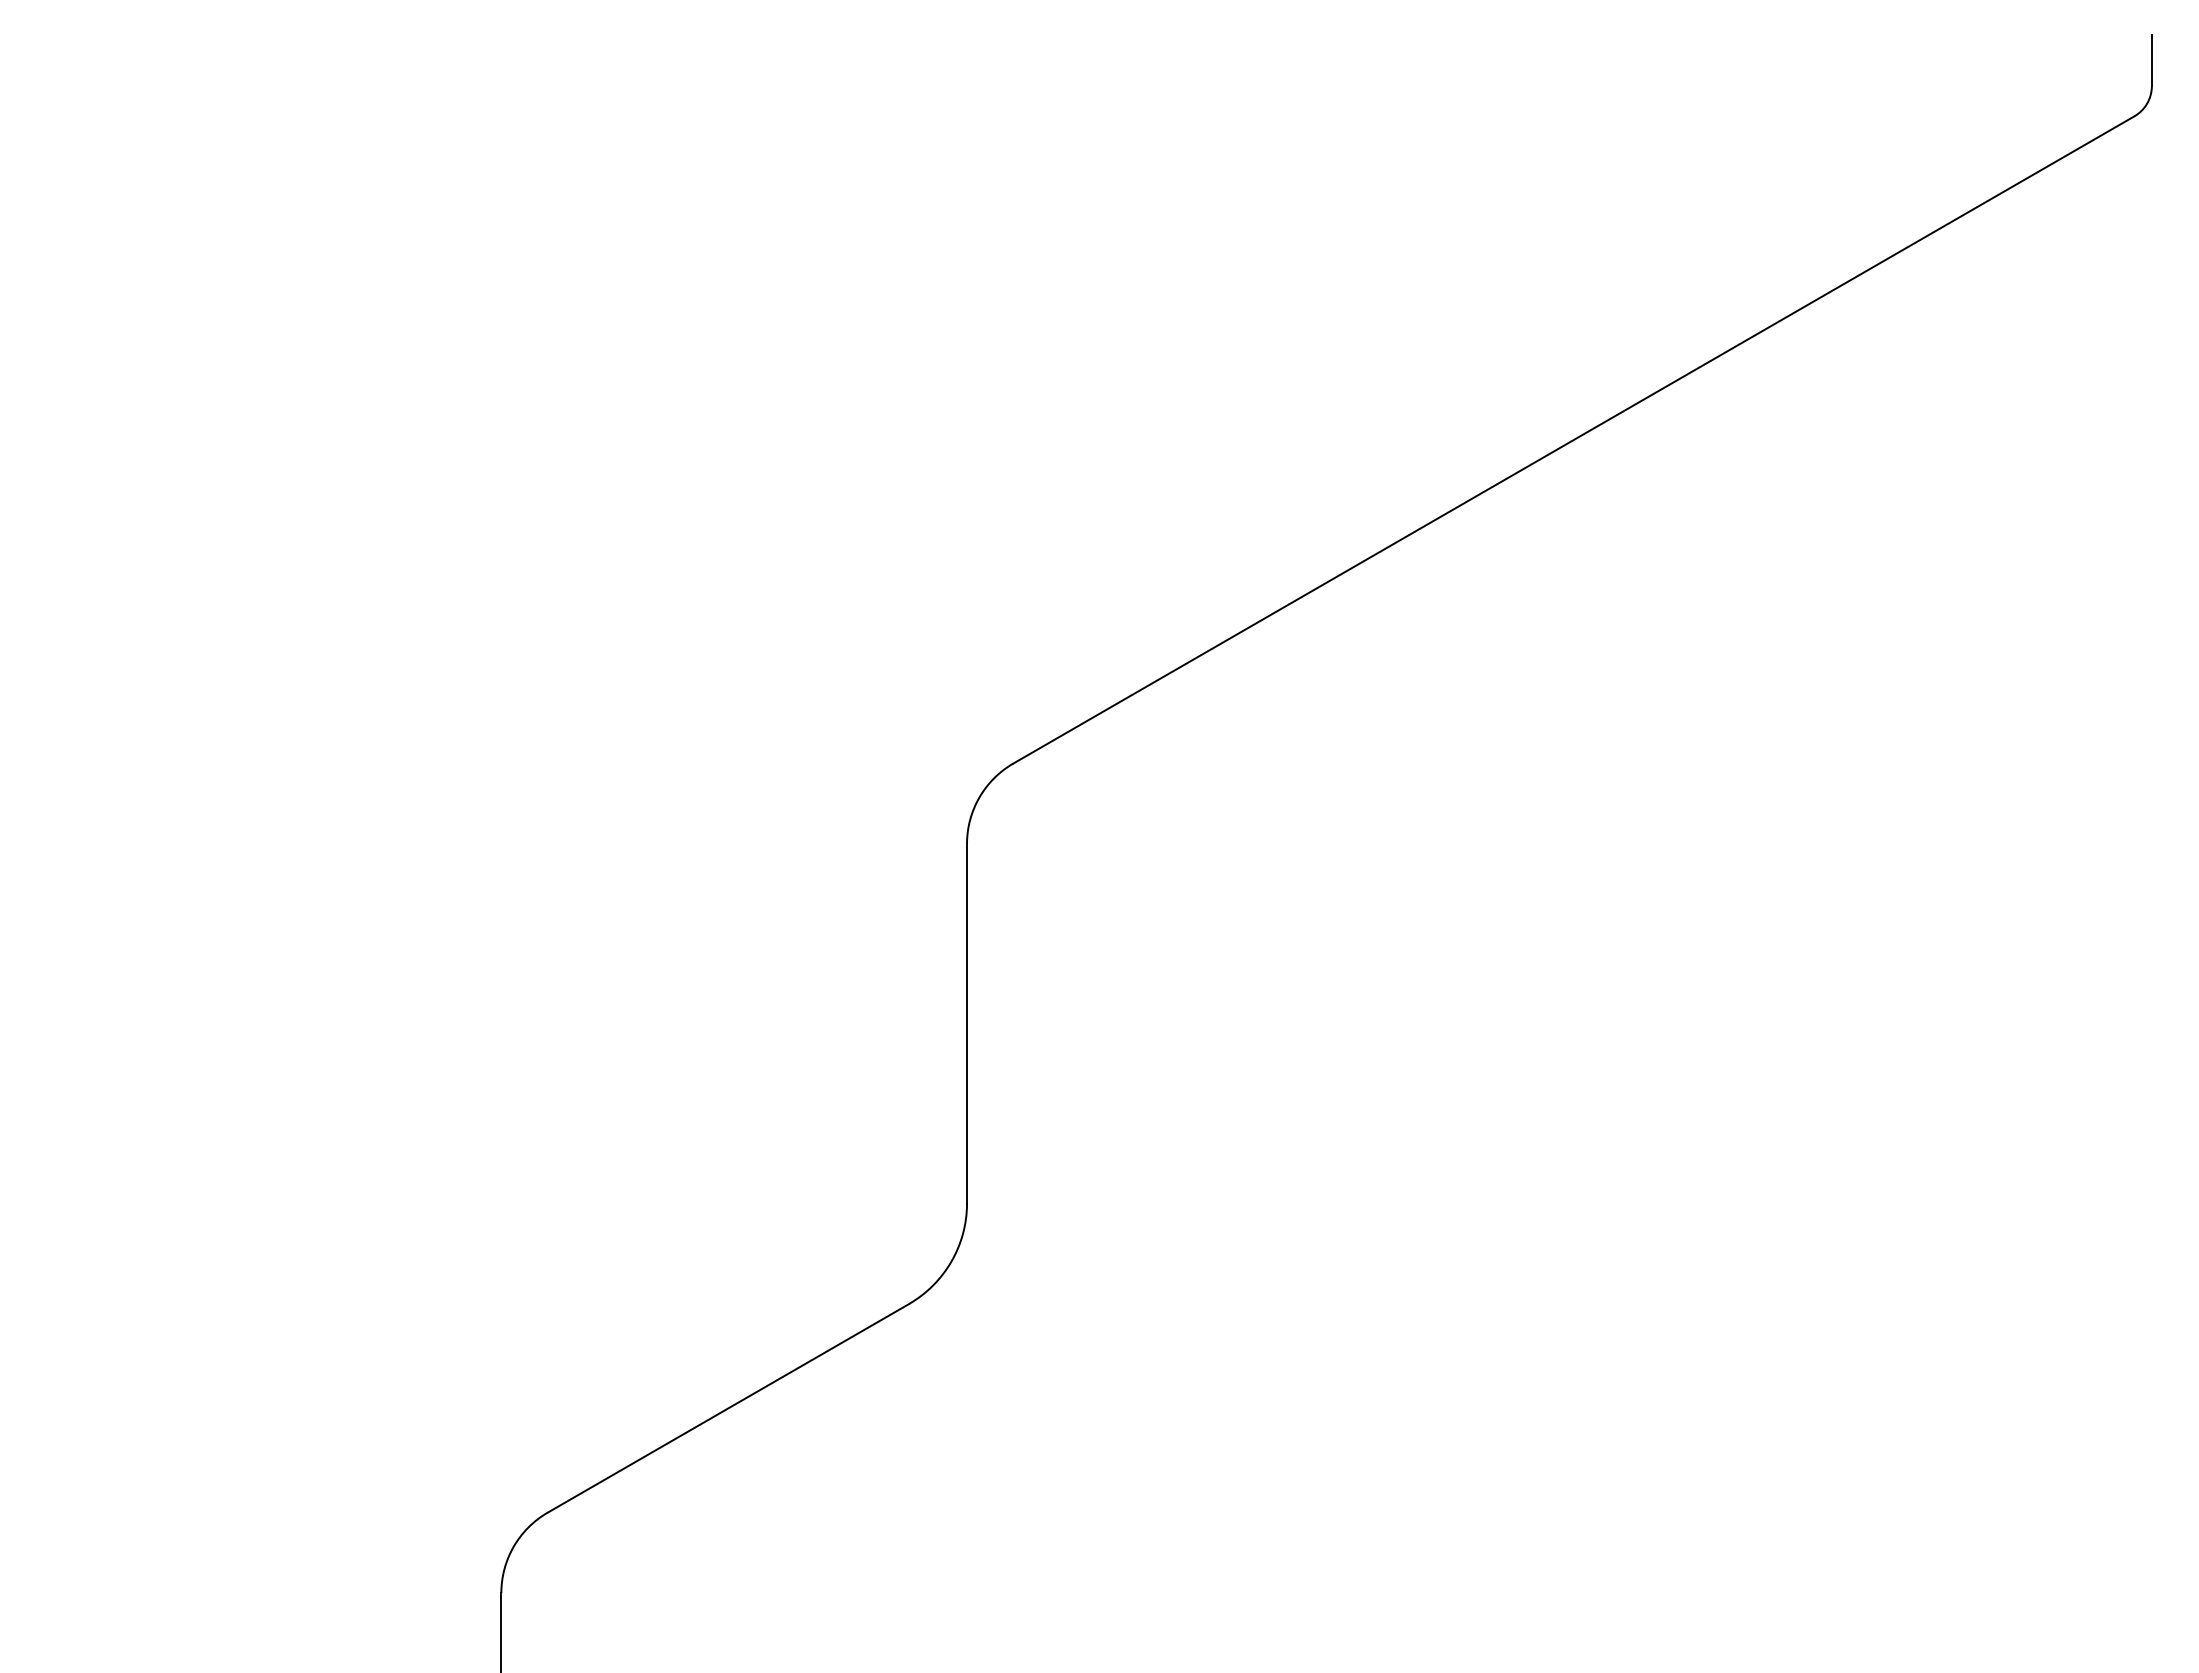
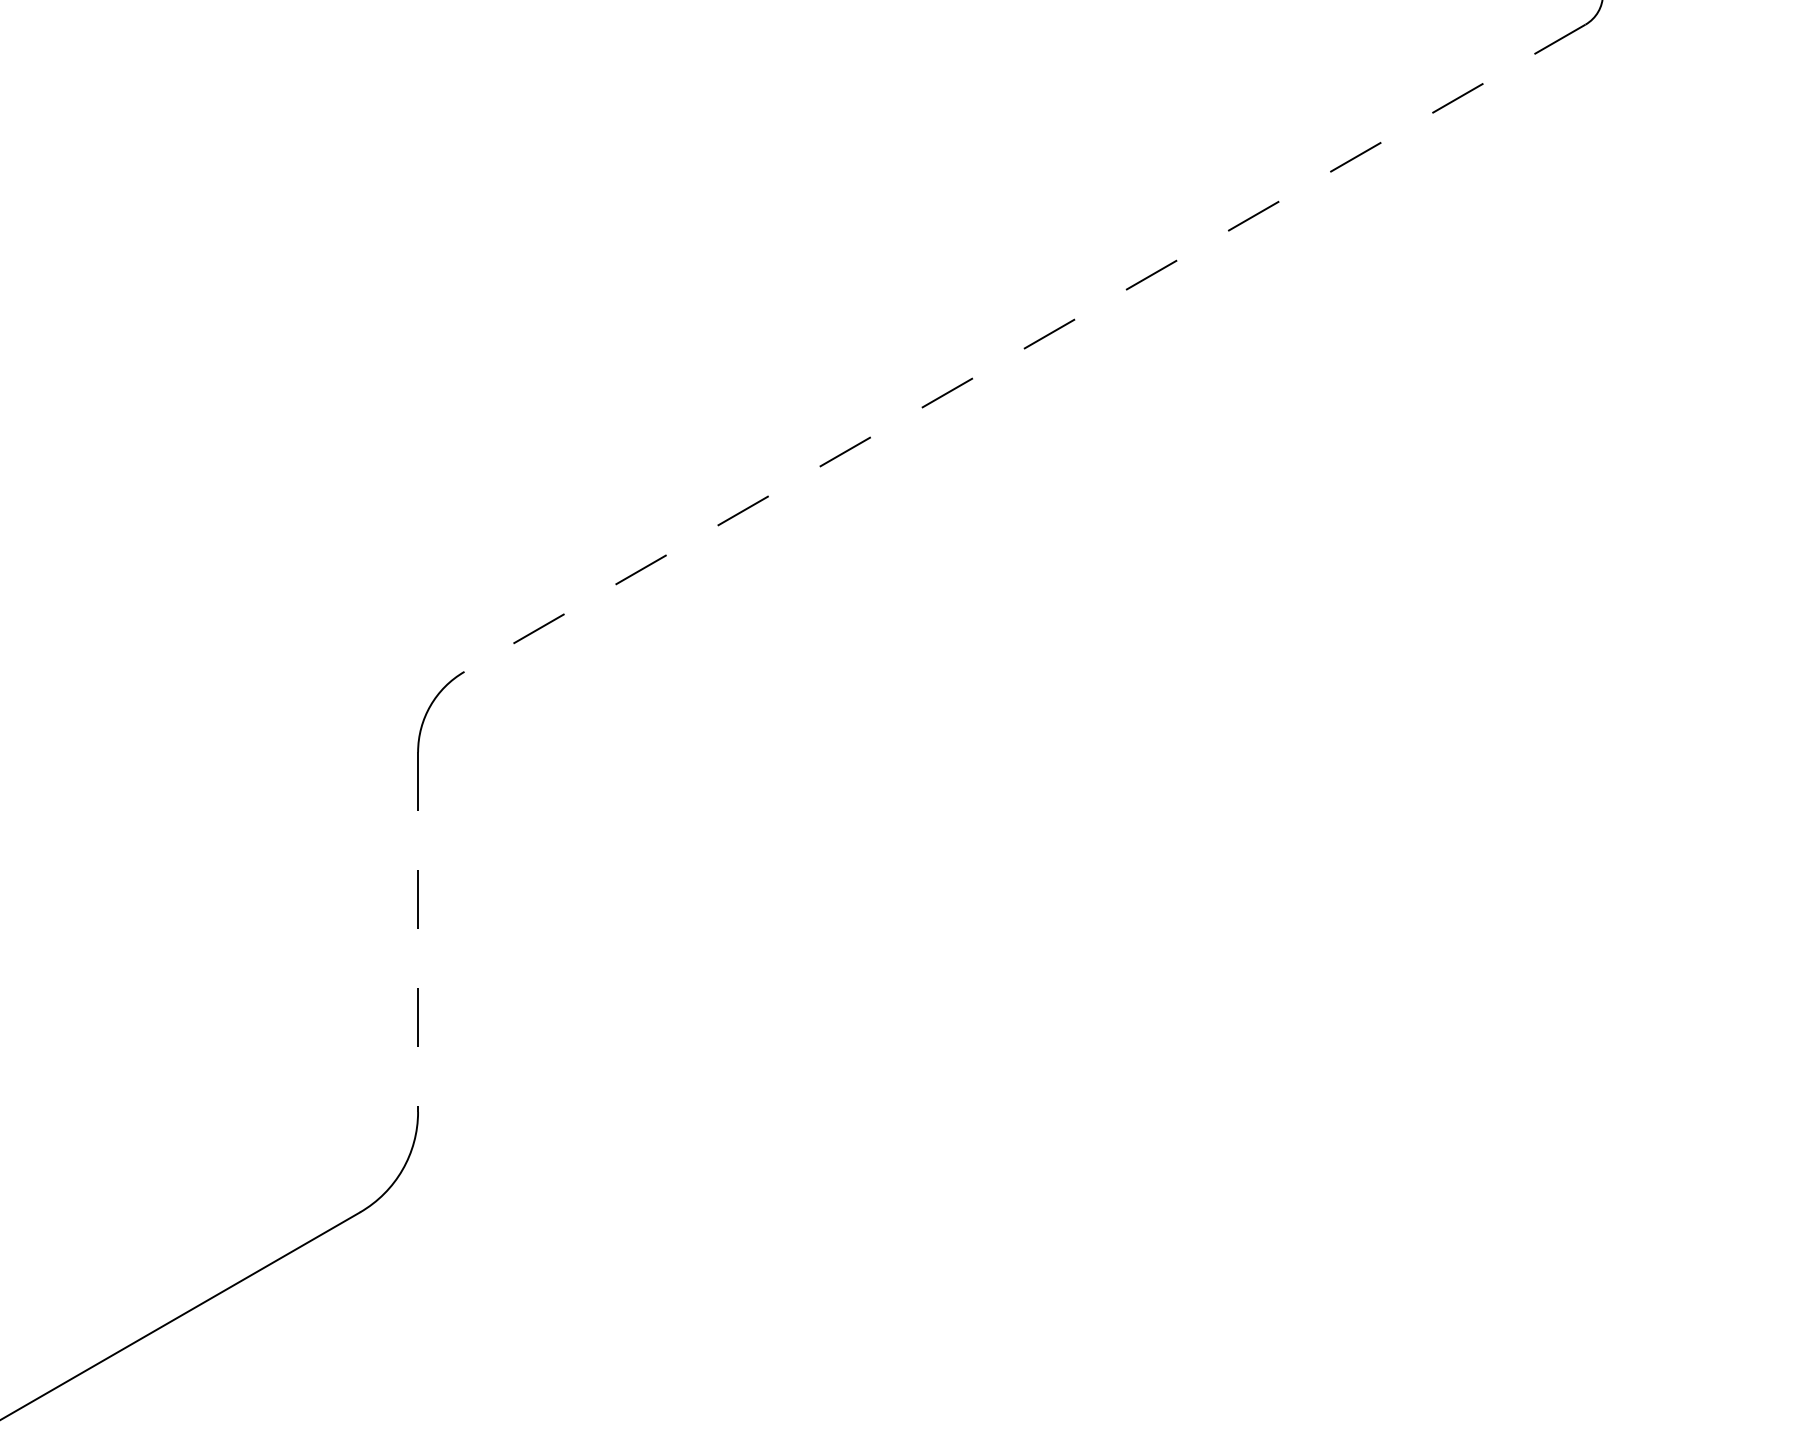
line: (1573, 440) -> (1024, 348), solid -> dashed
line: (967, 1023) -> (418, 931), solid -> dashed

